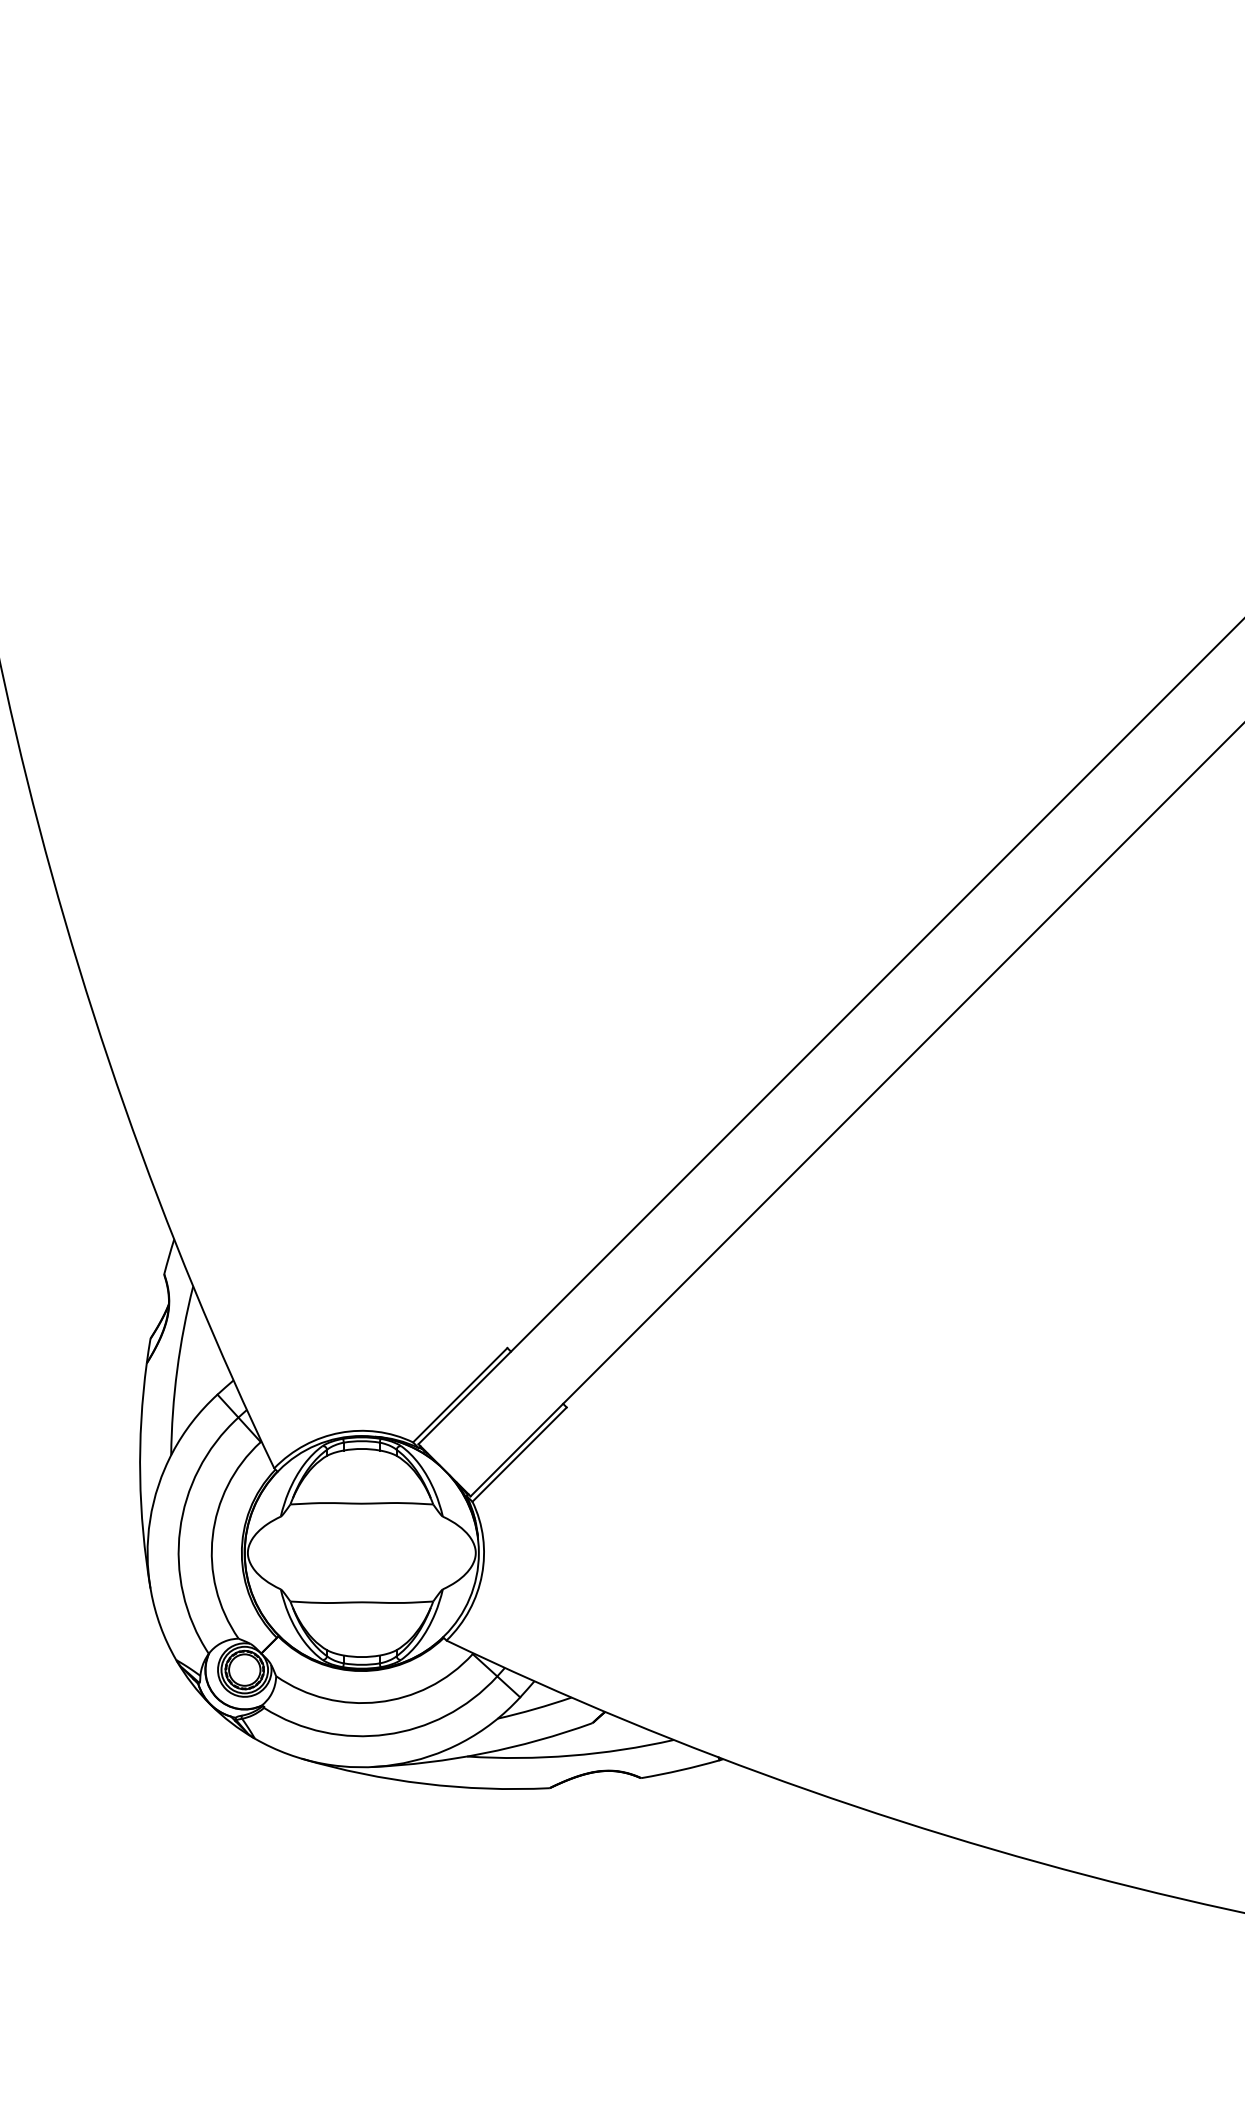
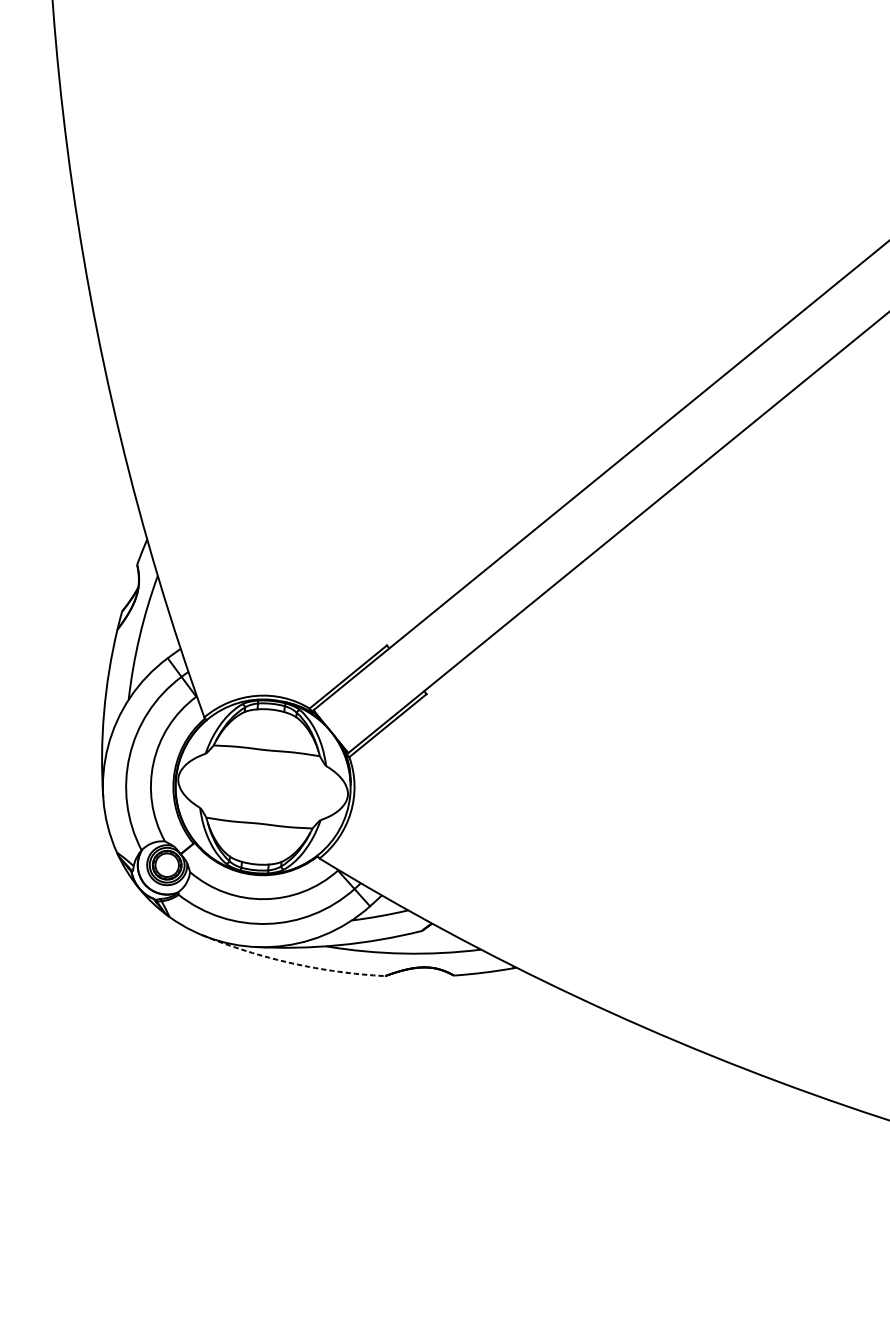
arc: (424, 1783) -> (292, 963), solid -> dashed

